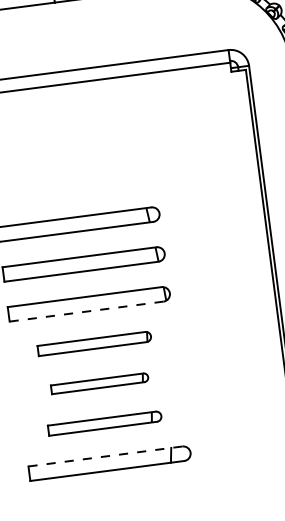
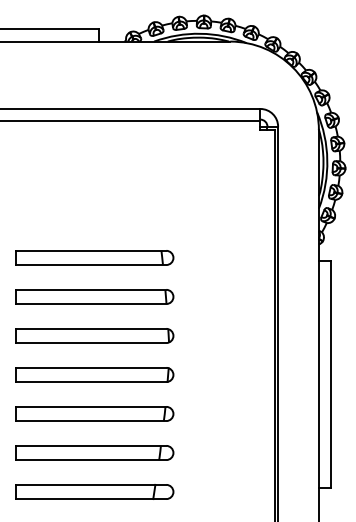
line: (87, 312) -> (91, 343), dashed -> solid
part: (94, 343) -> (94, 374), size x1.43
part: (99, 383) -> (94, 413), size x1.67
part: (104, 422) -> (94, 452), size x1.43
line: (105, 456) -> (91, 484), dashed -> solid

